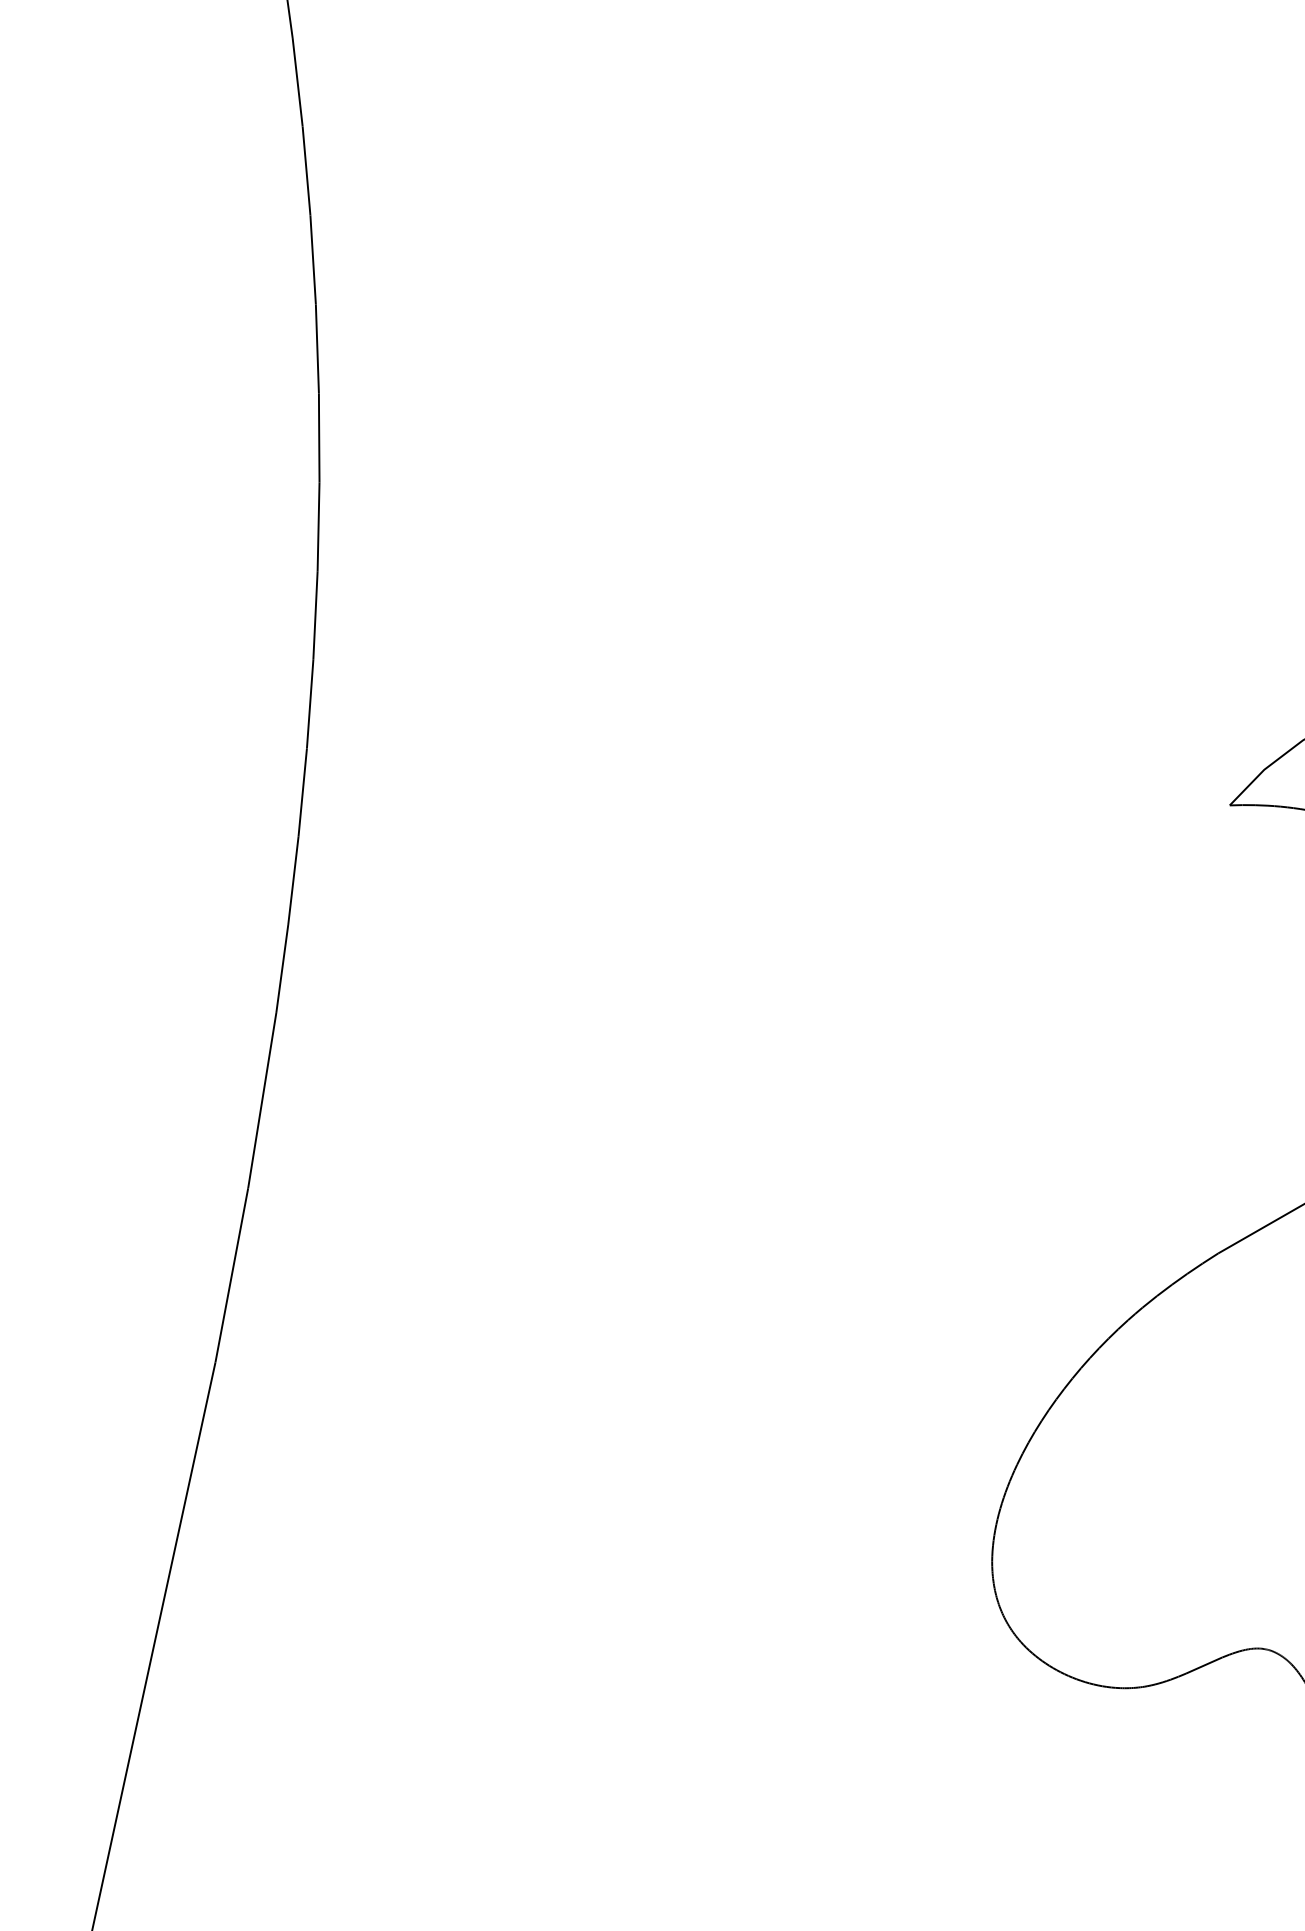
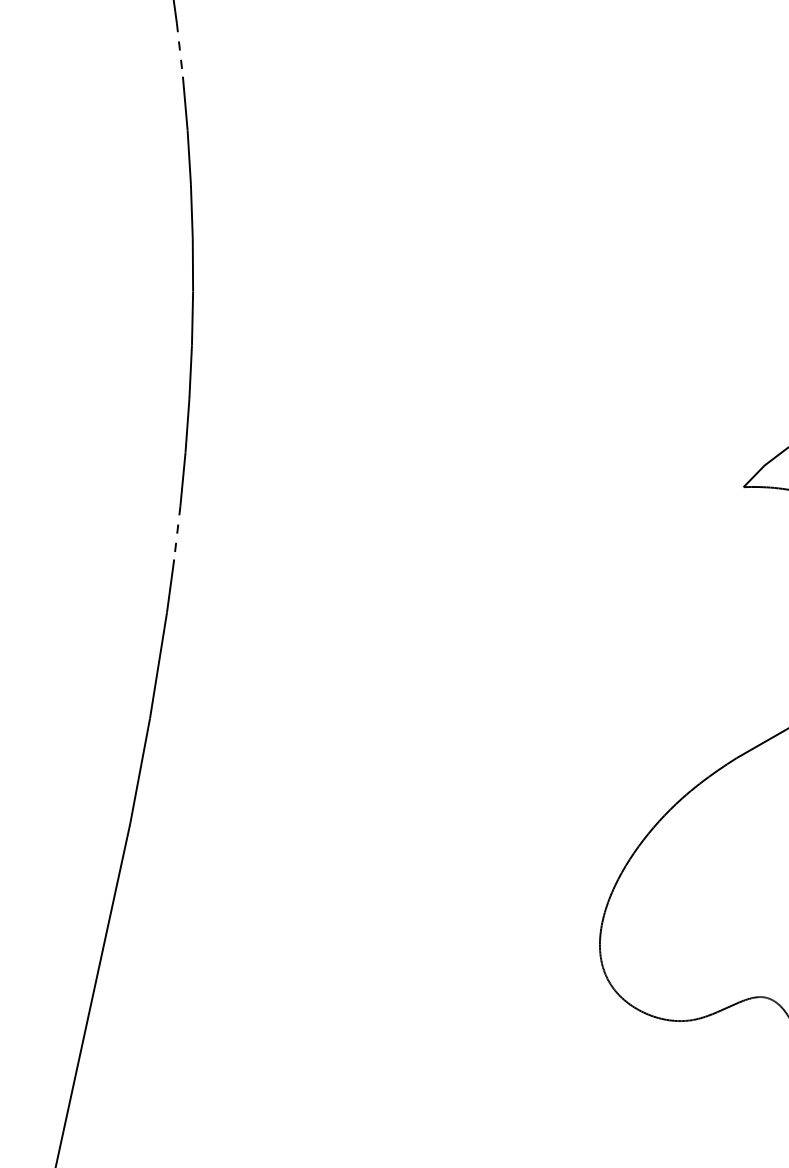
line: (296, 81) -> (179, 49), solid -> dashed
line: (293, 880) -> (177, 532), solid -> dashed

